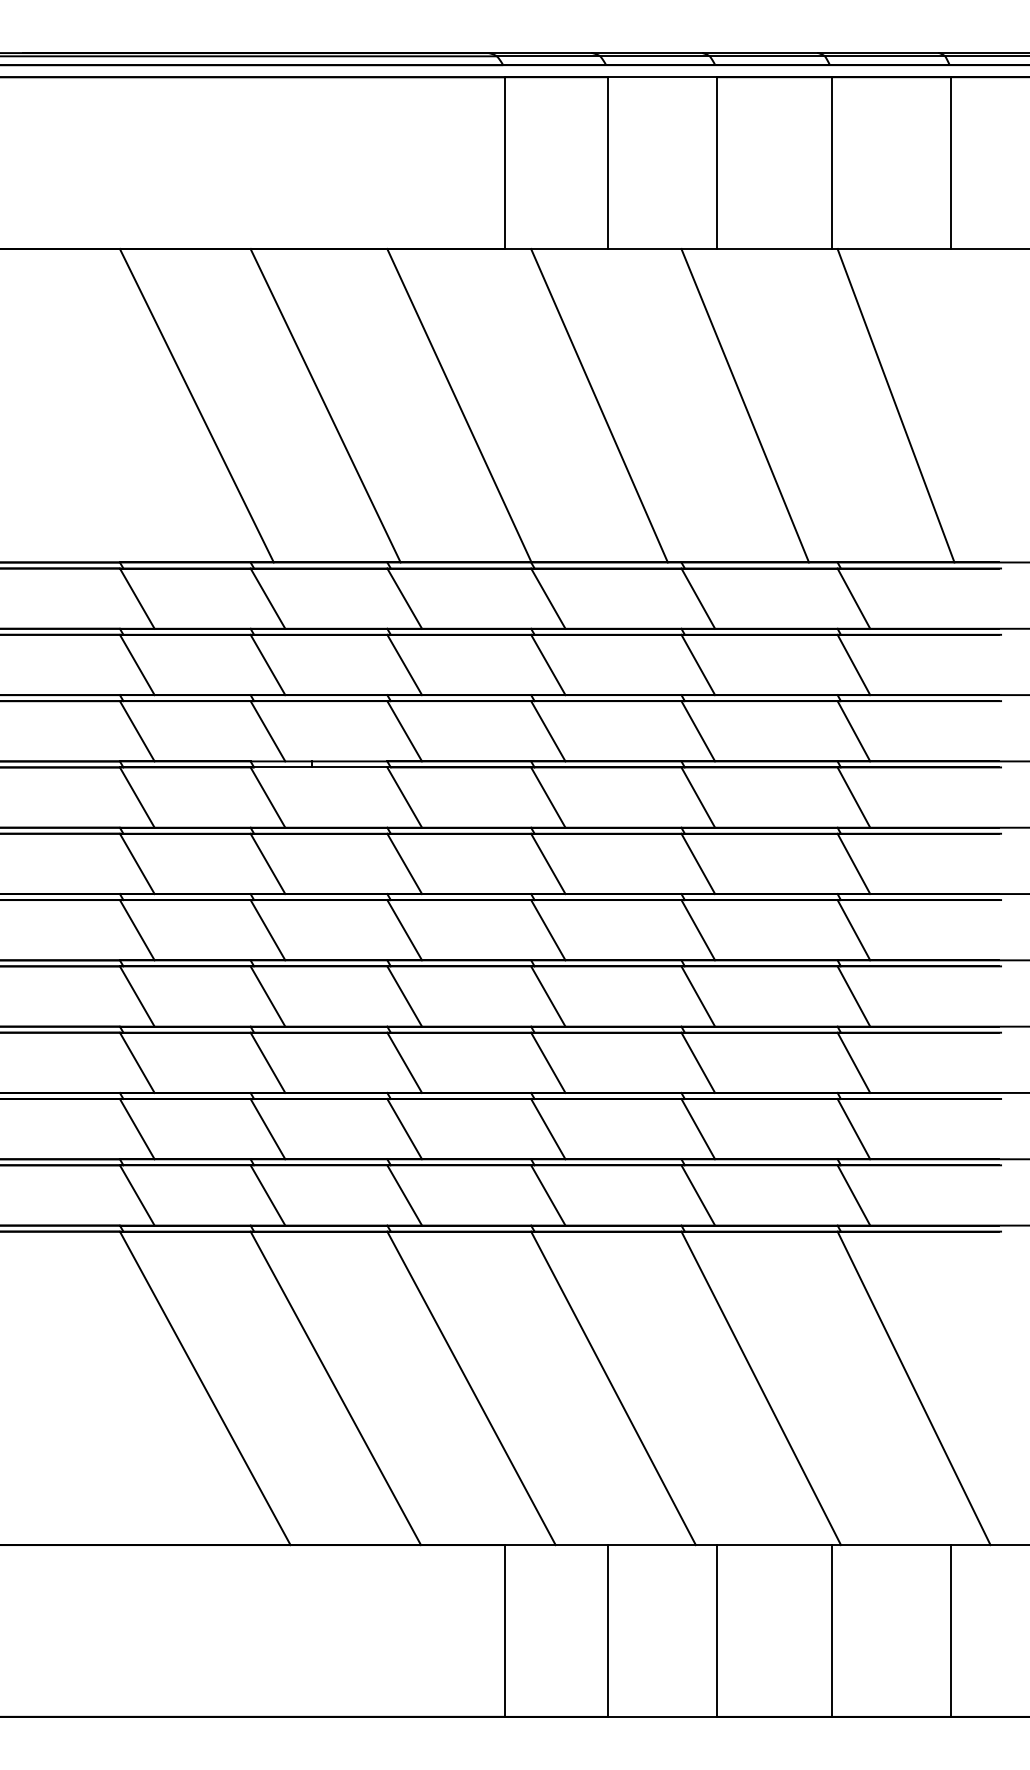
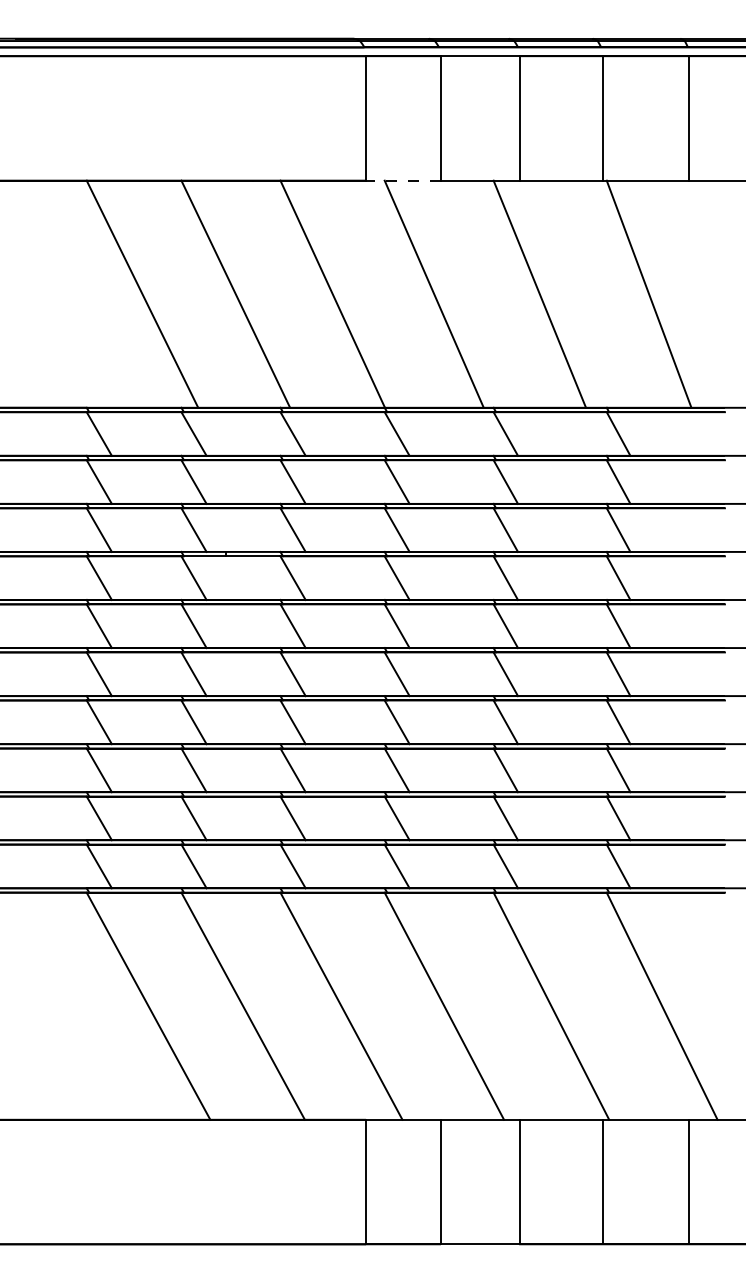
line: (556, 249) -> (403, 181), solid -> dashed

